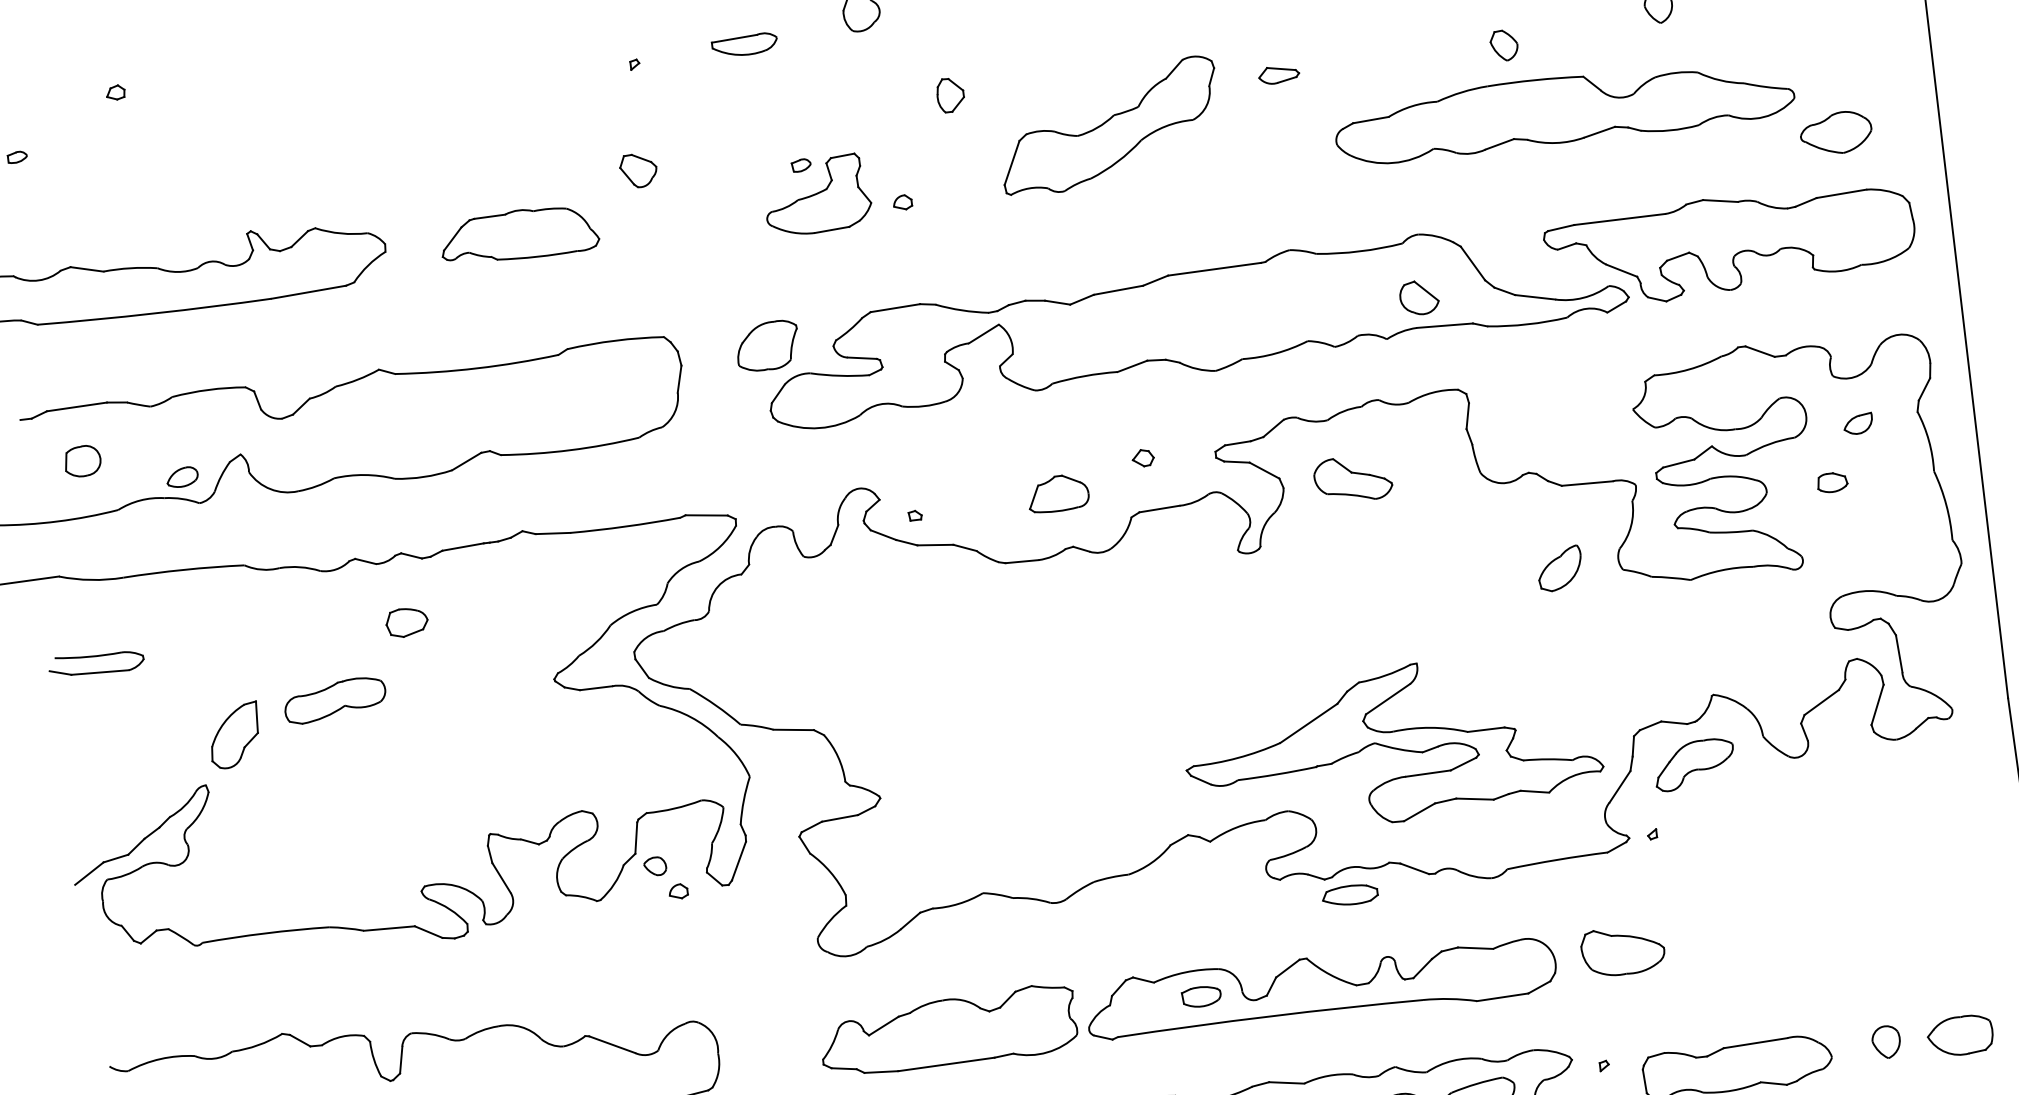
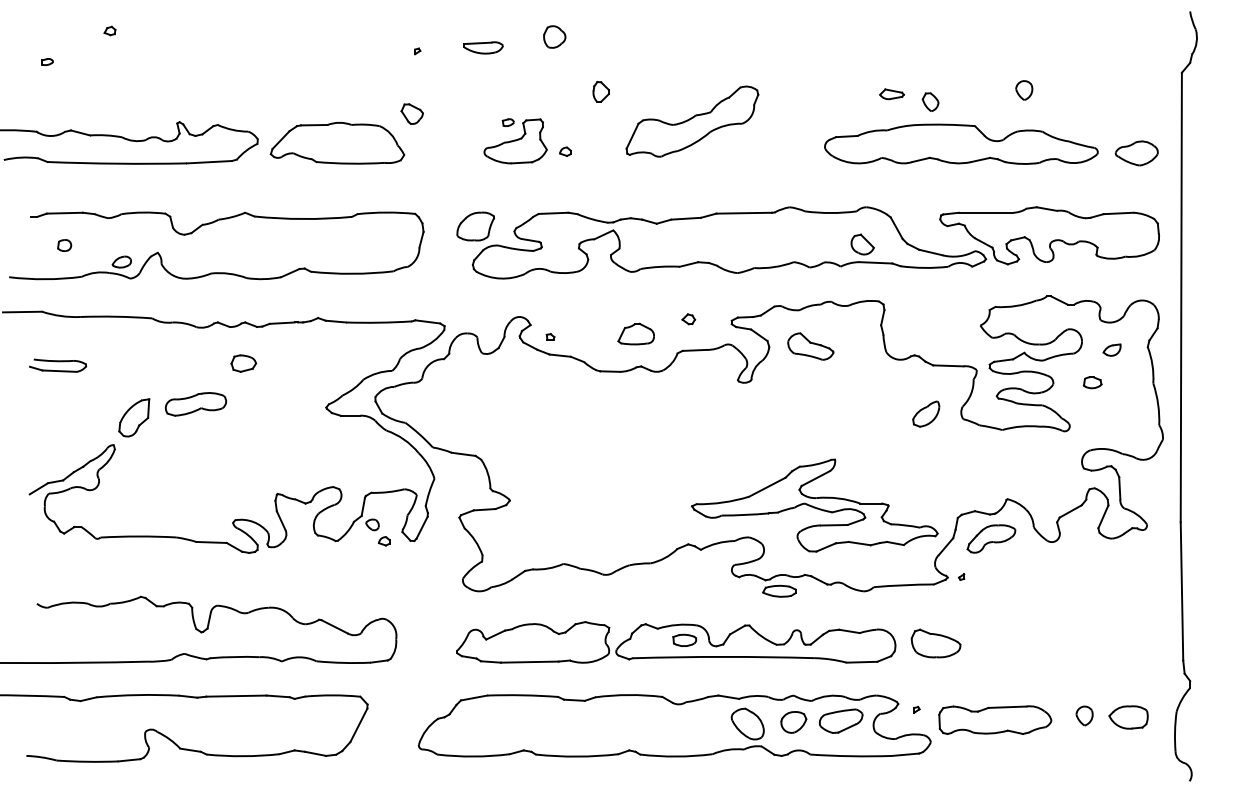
part: (1278, 75) -> (891, 94), moved
part: (1835, 133) -> (1136, 153), moved
part: (519, 234) -> (337, 143), size x1.43
part: (82, 461) -> (64, 245), size x0.62

